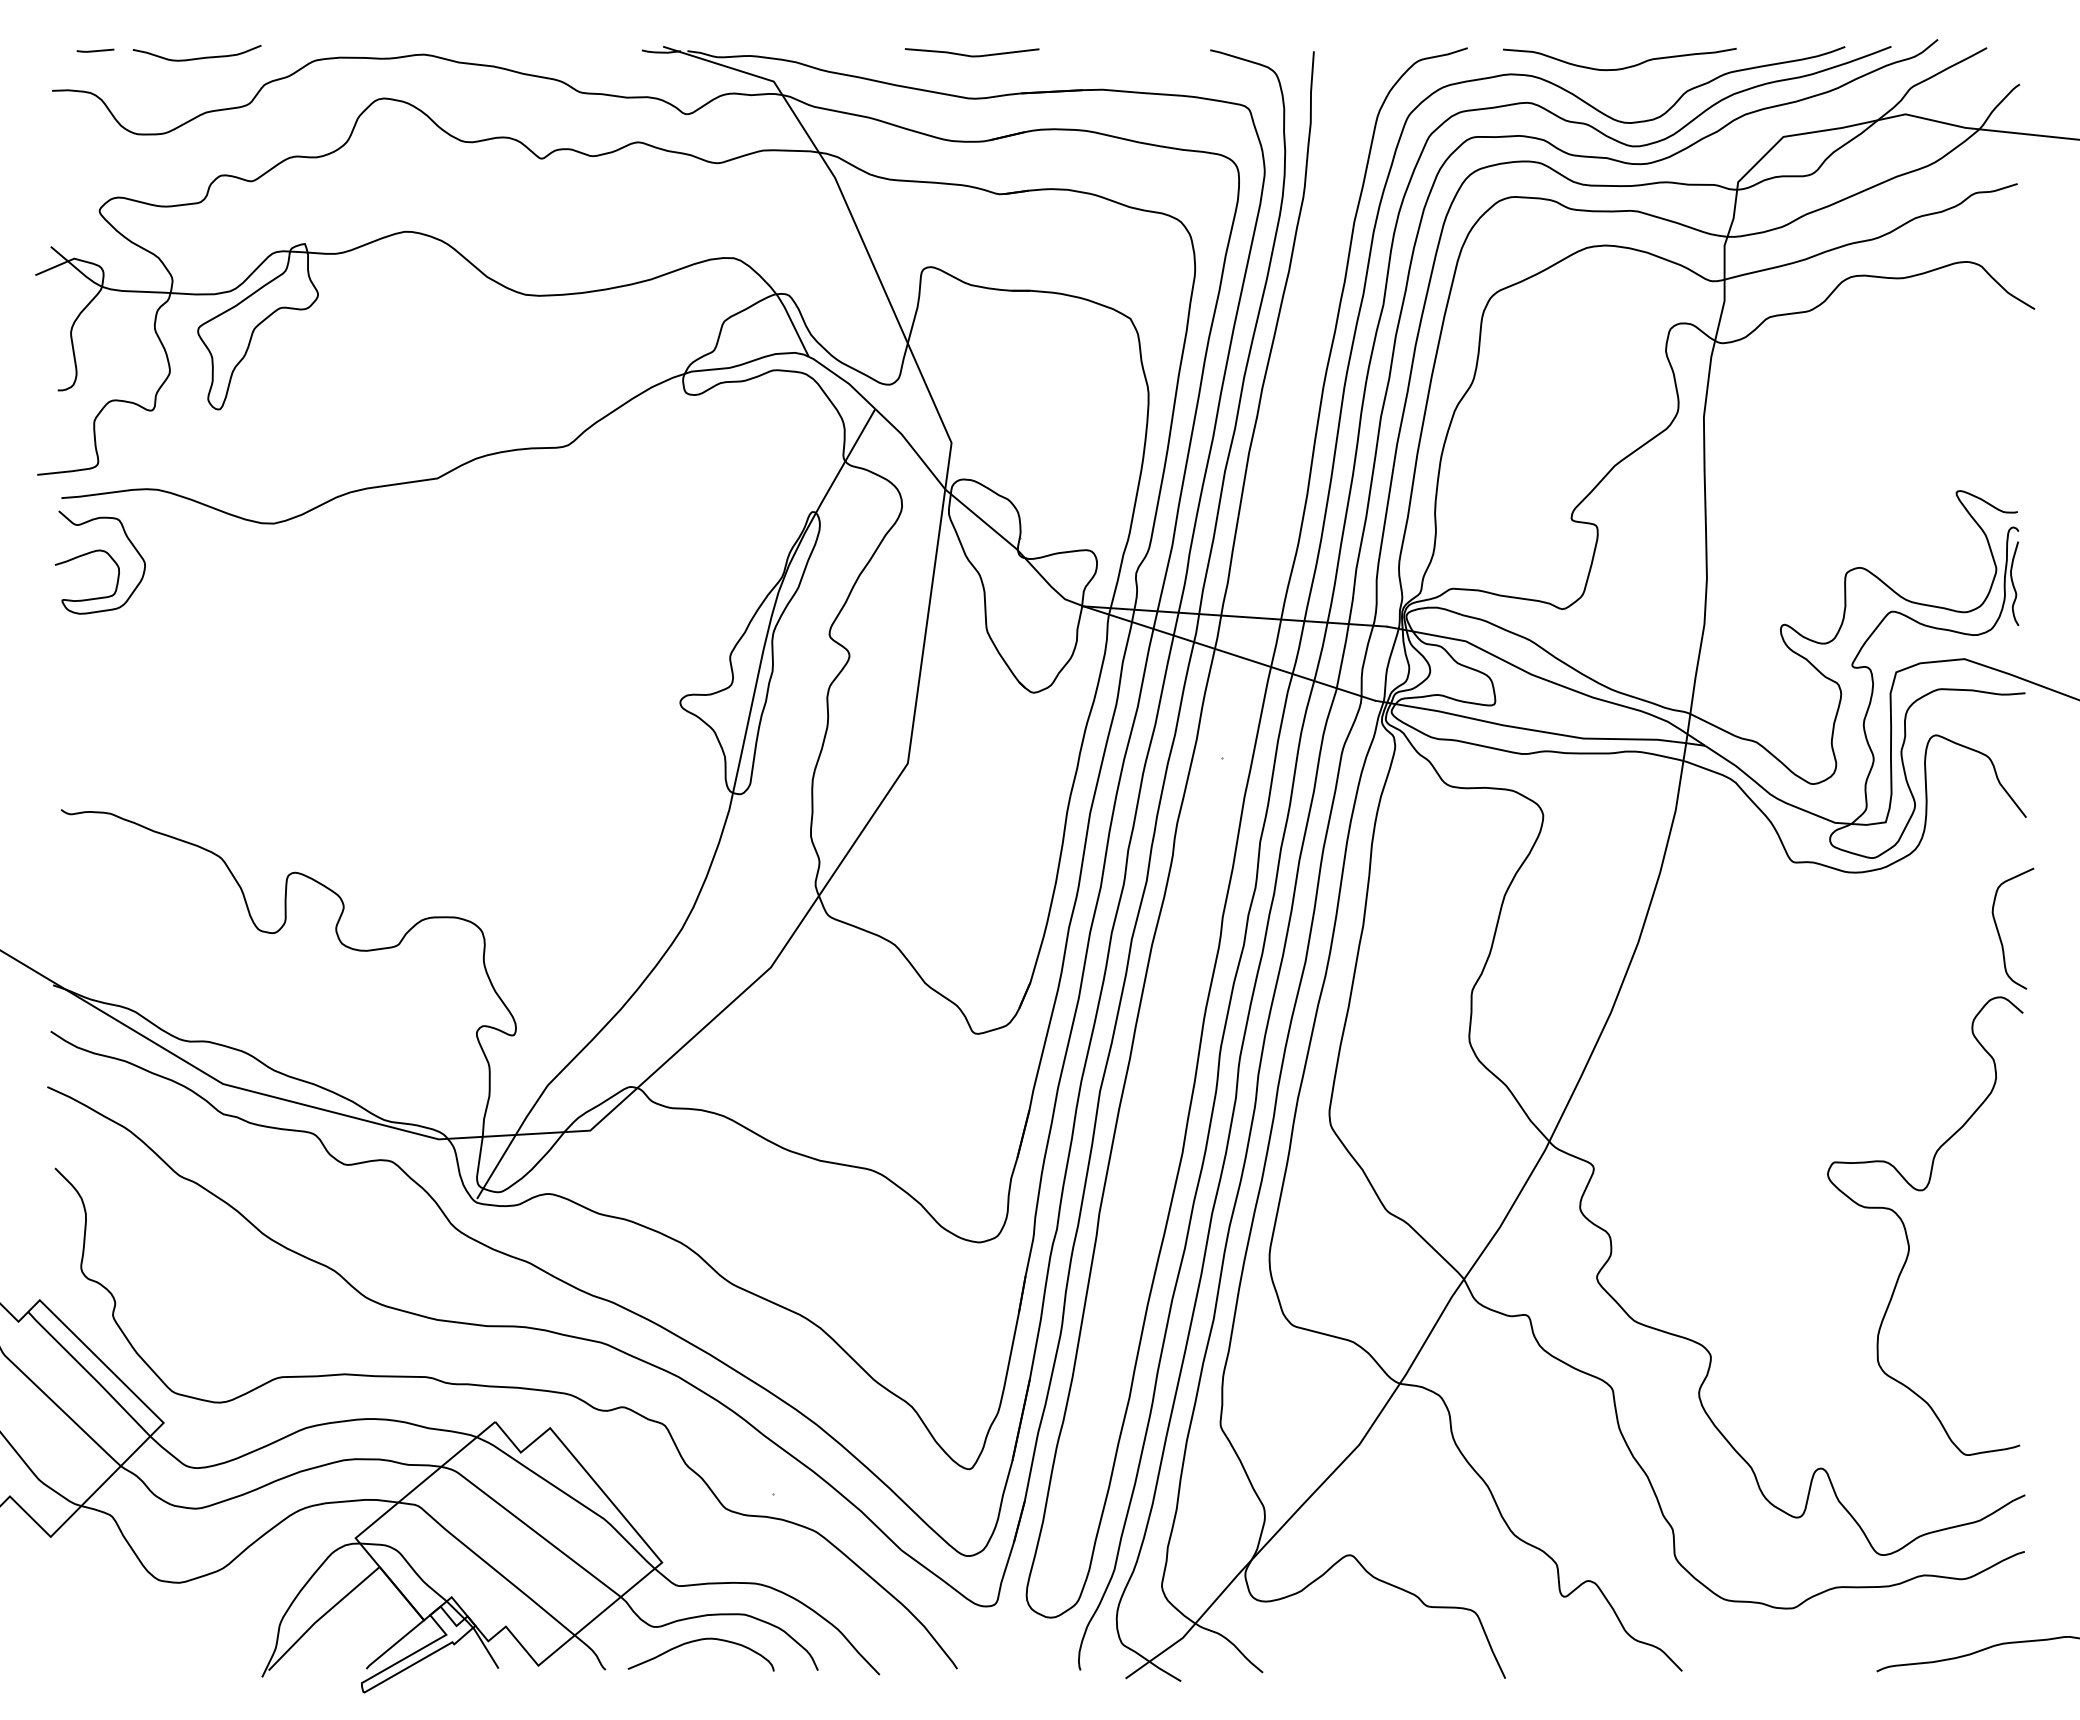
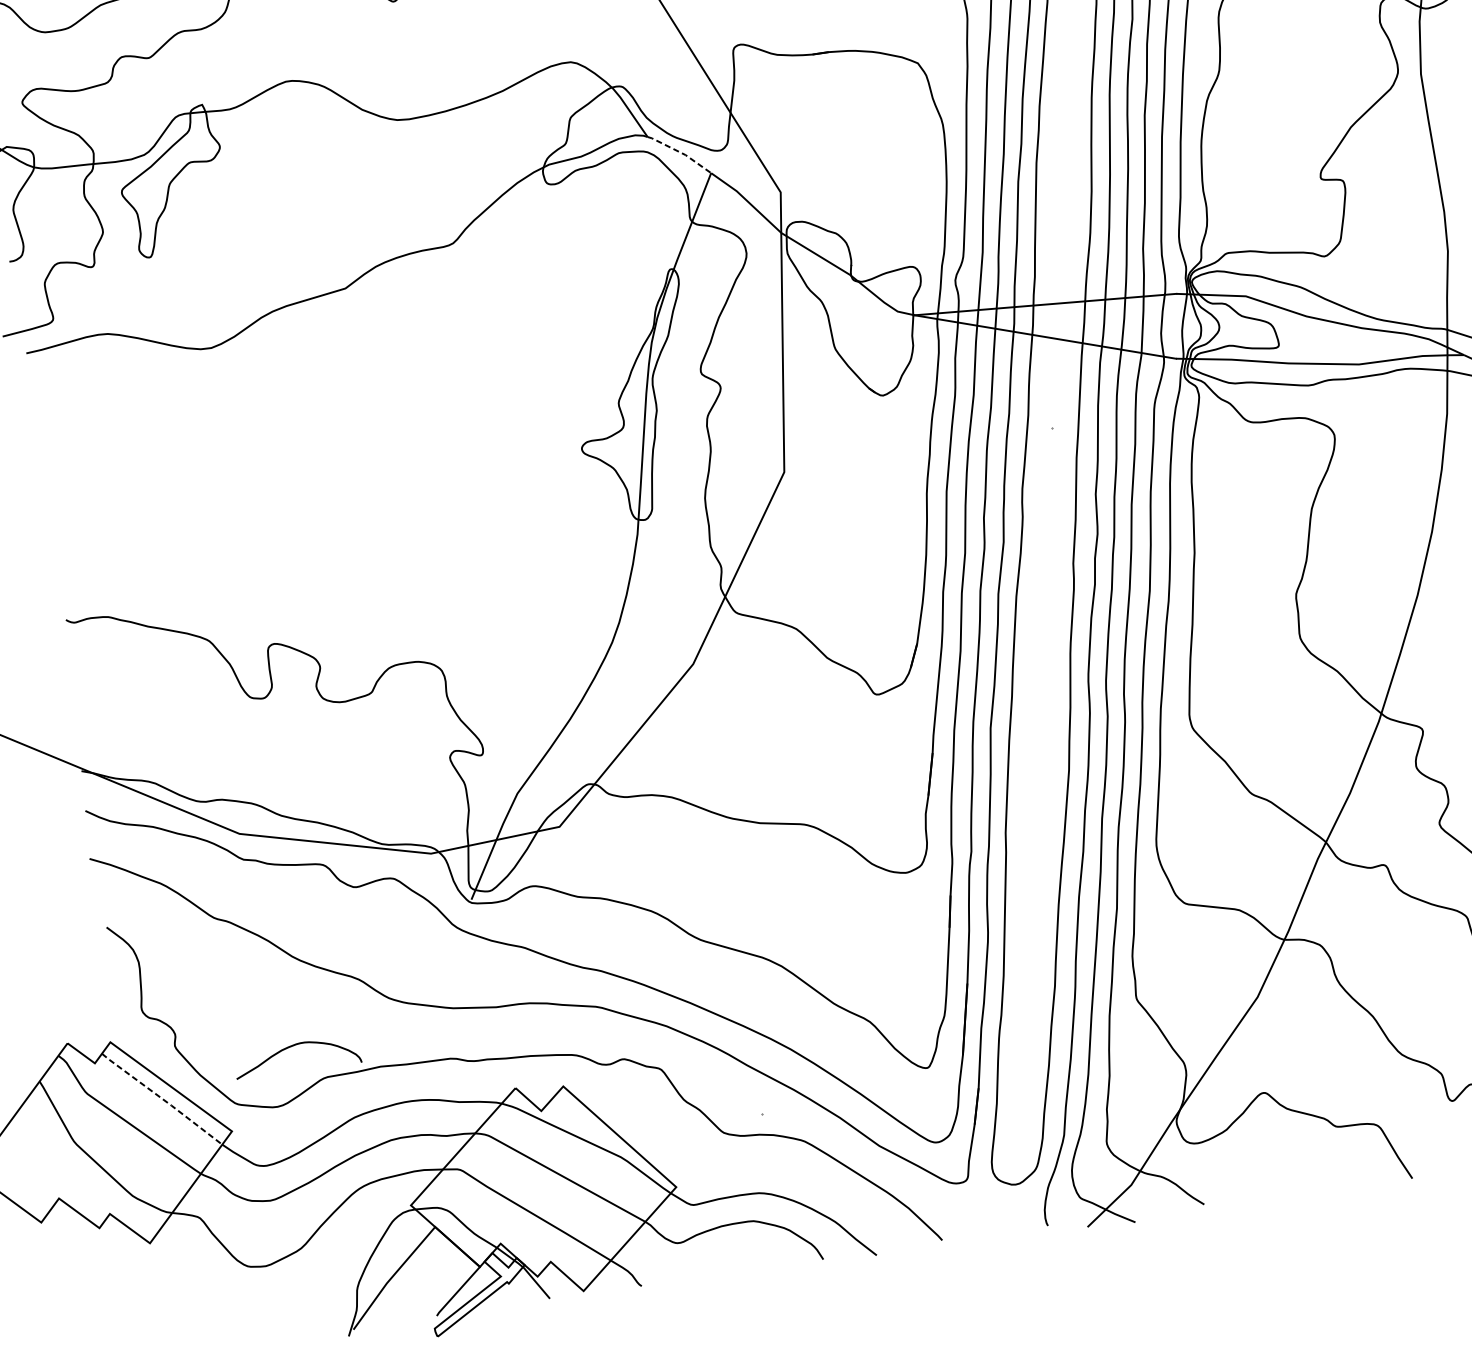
line: (844, 380) -> (681, 152), solid -> dashed
curve: (103, 552) -> (69, 394), removed
line: (89, 1373) -> (162, 1098), solid -> dashed
curve: (698, 1641) -> (293, 1046), moved

